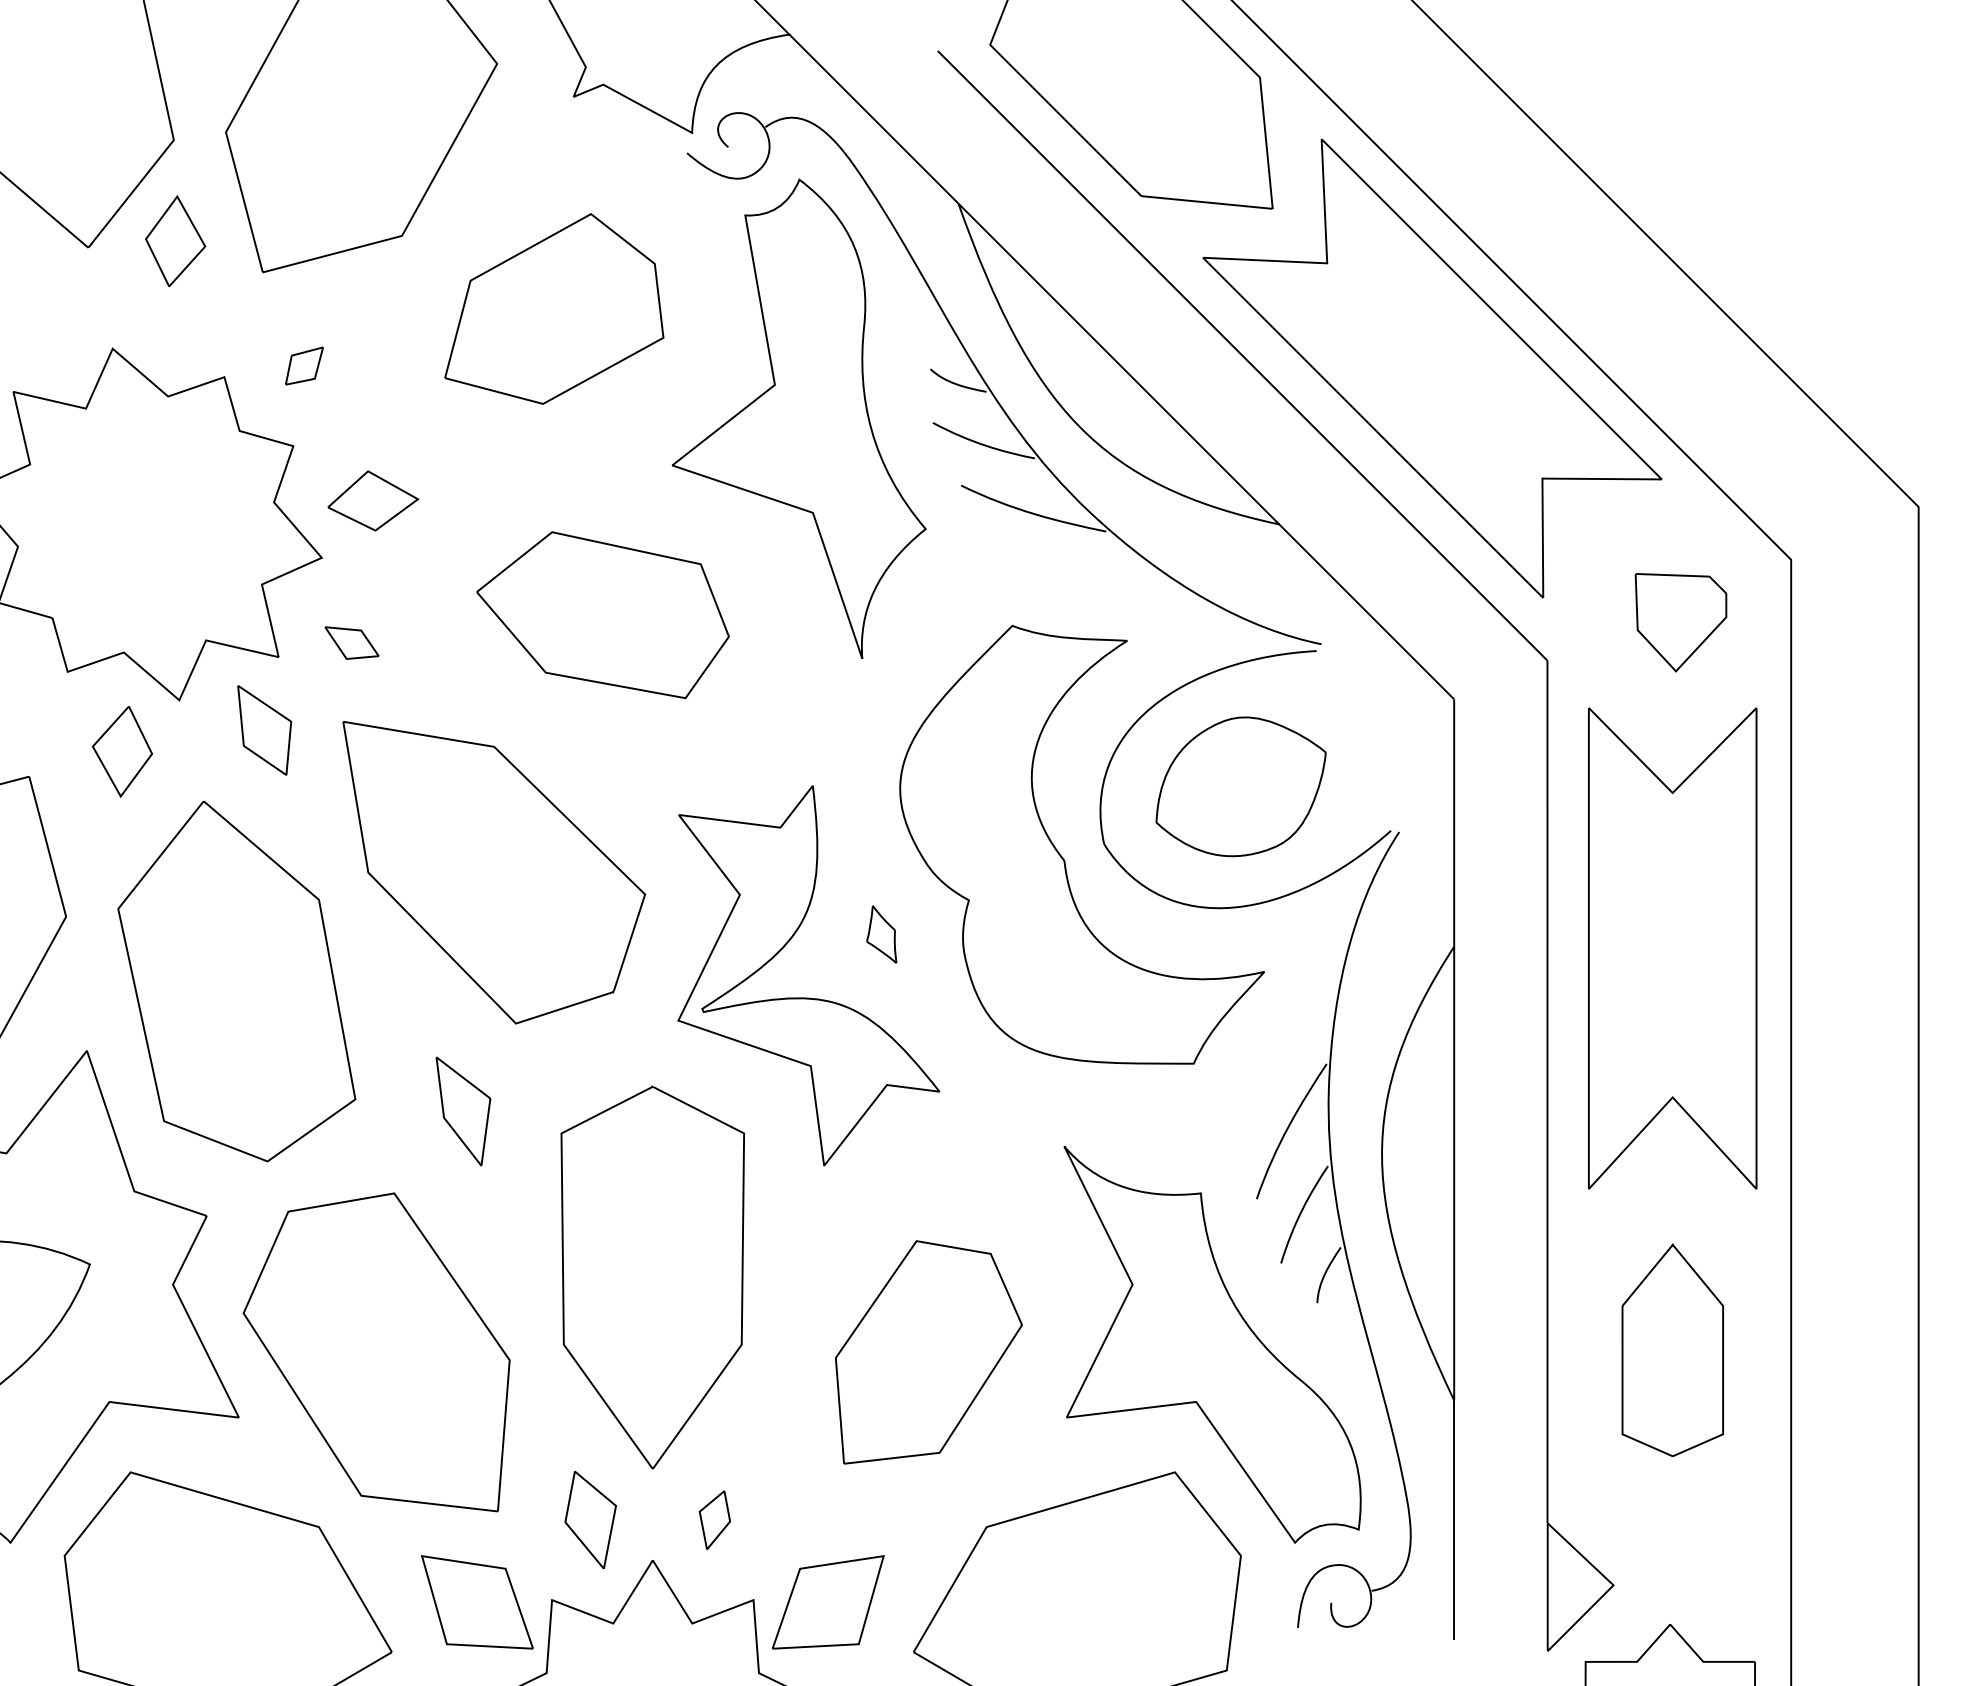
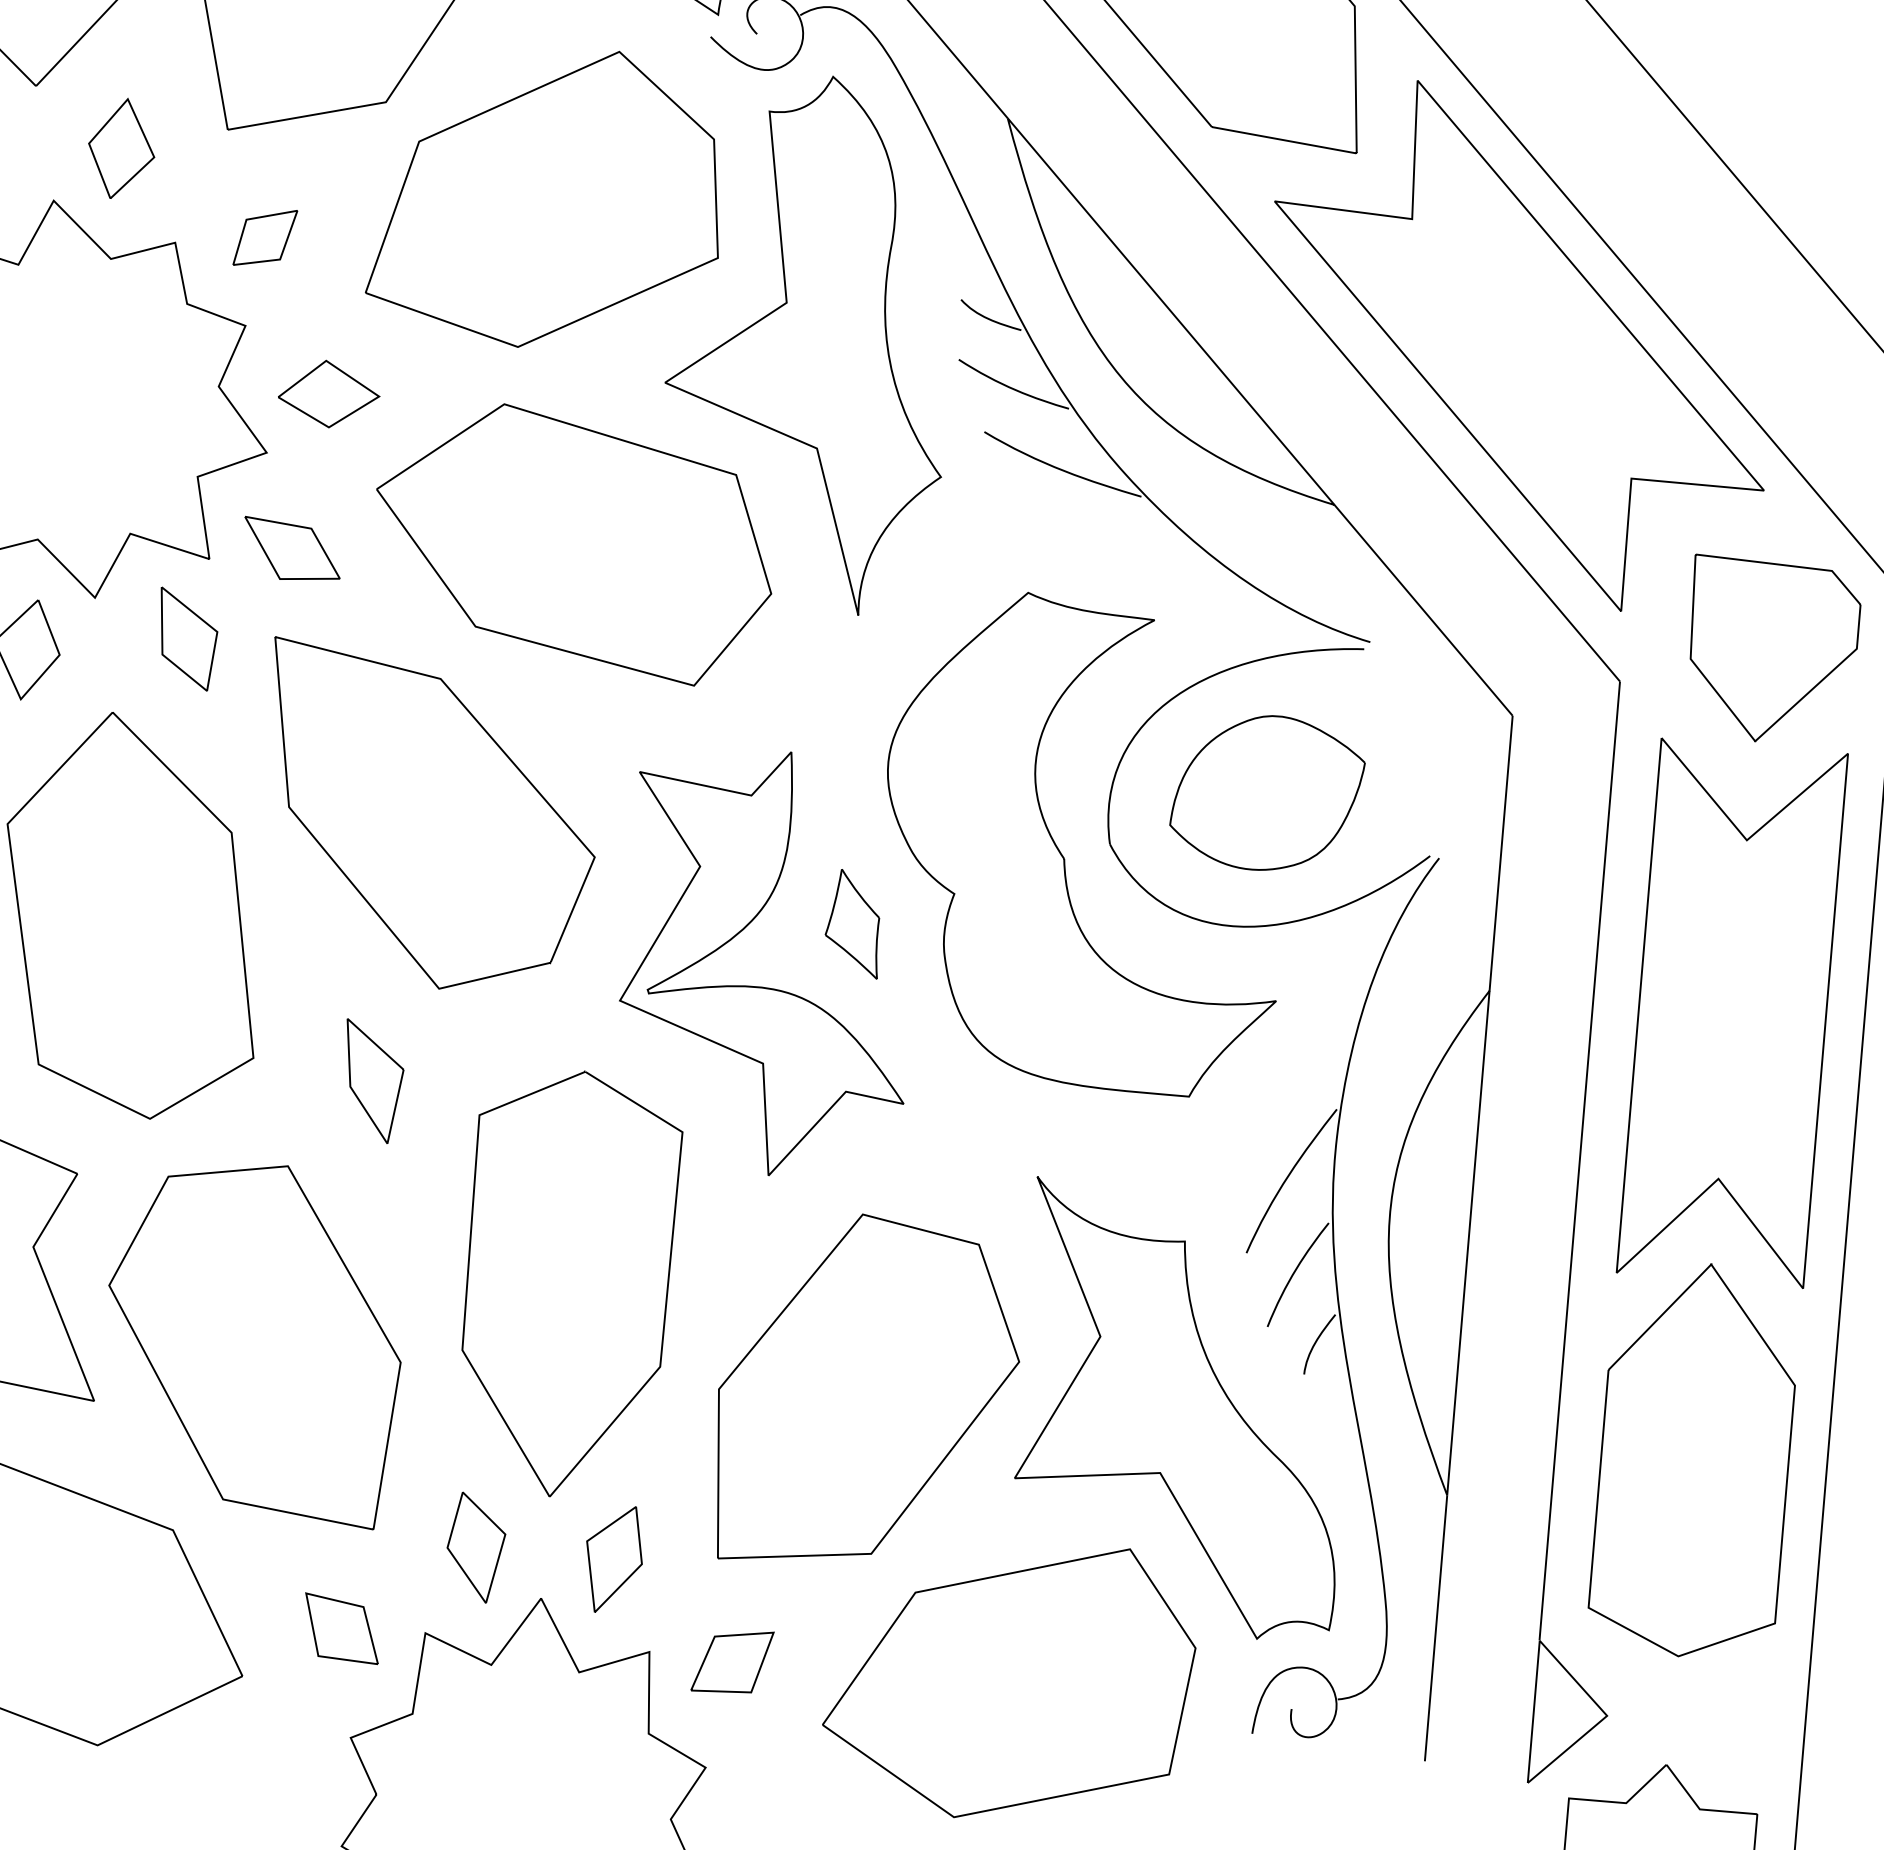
part: (175, 240) -> (121, 147), moved
part: (554, 308) -> (548, 197), size x1.43
part: (304, 365) -> (265, 237), size x1.43
part: (602, 614) -> (573, 541), size x1.43
part: (1680, 622) -> (1771, 651), size x1.67
part: (351, 642) -> (291, 549), size x1.67
part: (881, 934) -> (853, 923), size x1.67
part: (1672, 1350) -> (1694, 1460), size x1.67
part: (928, 1352) -> (867, 1393), size x1.43
part: (714, 1520) -> (613, 1559), size x1.67
part: (476, 1602) -> (341, 1628), size x0.62
part: (828, 1602) -> (732, 1661), size x0.62

